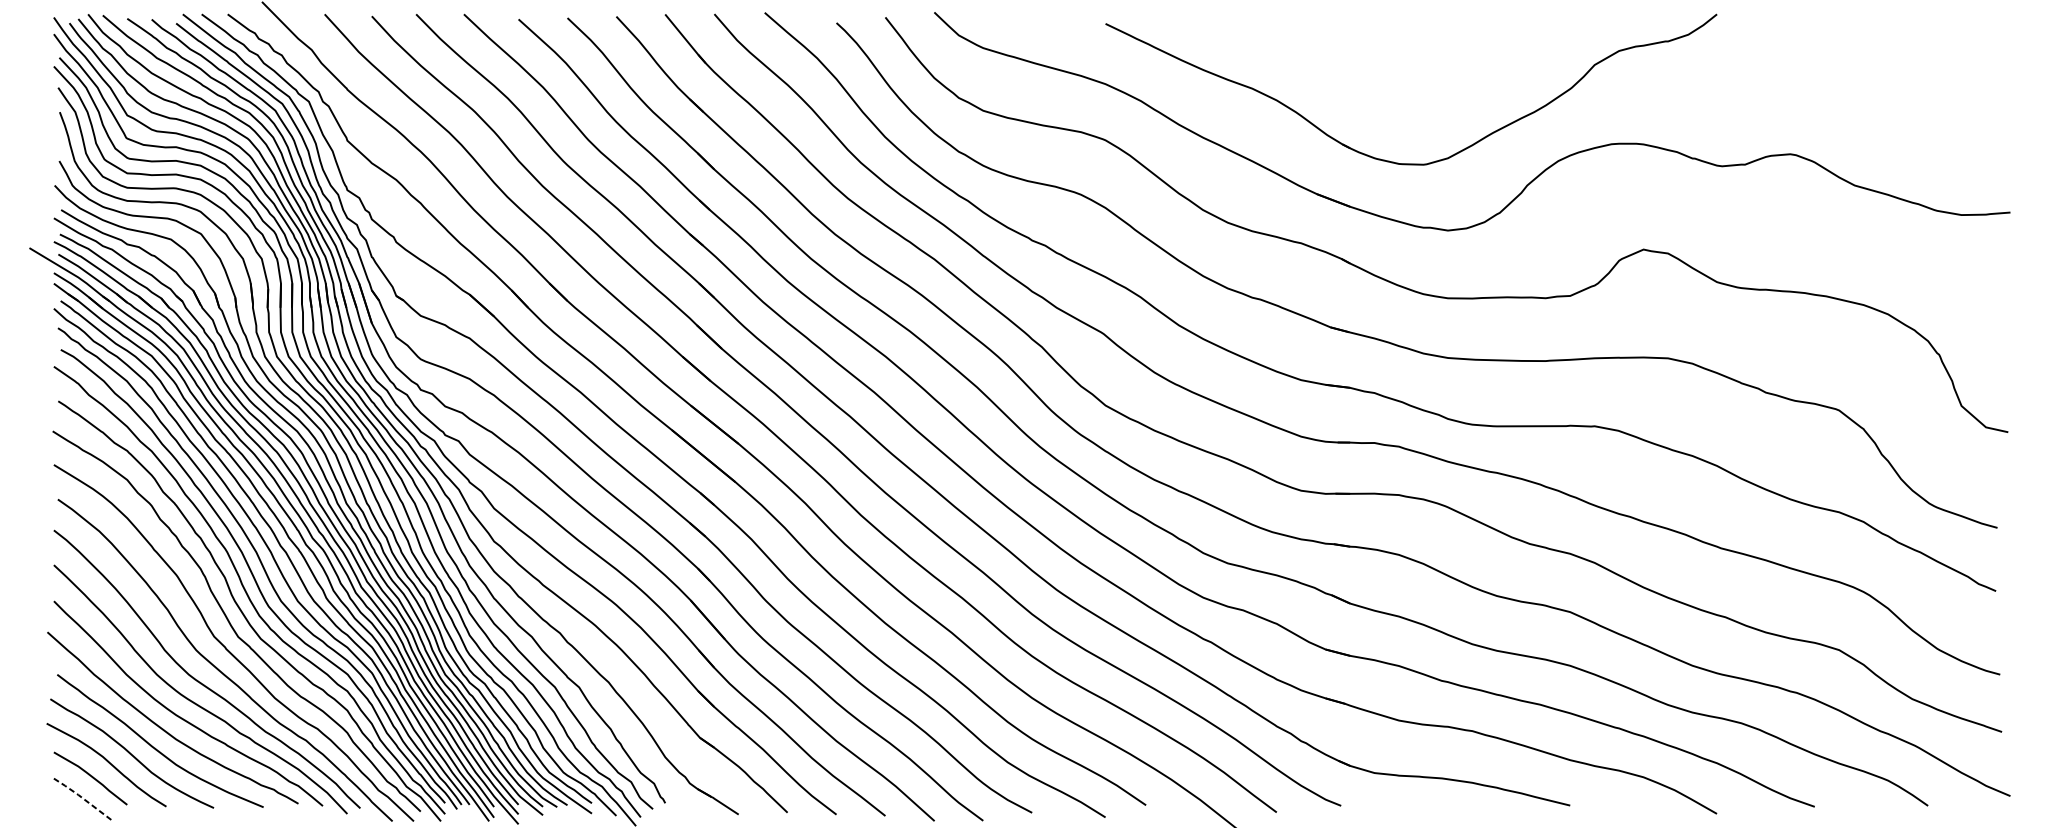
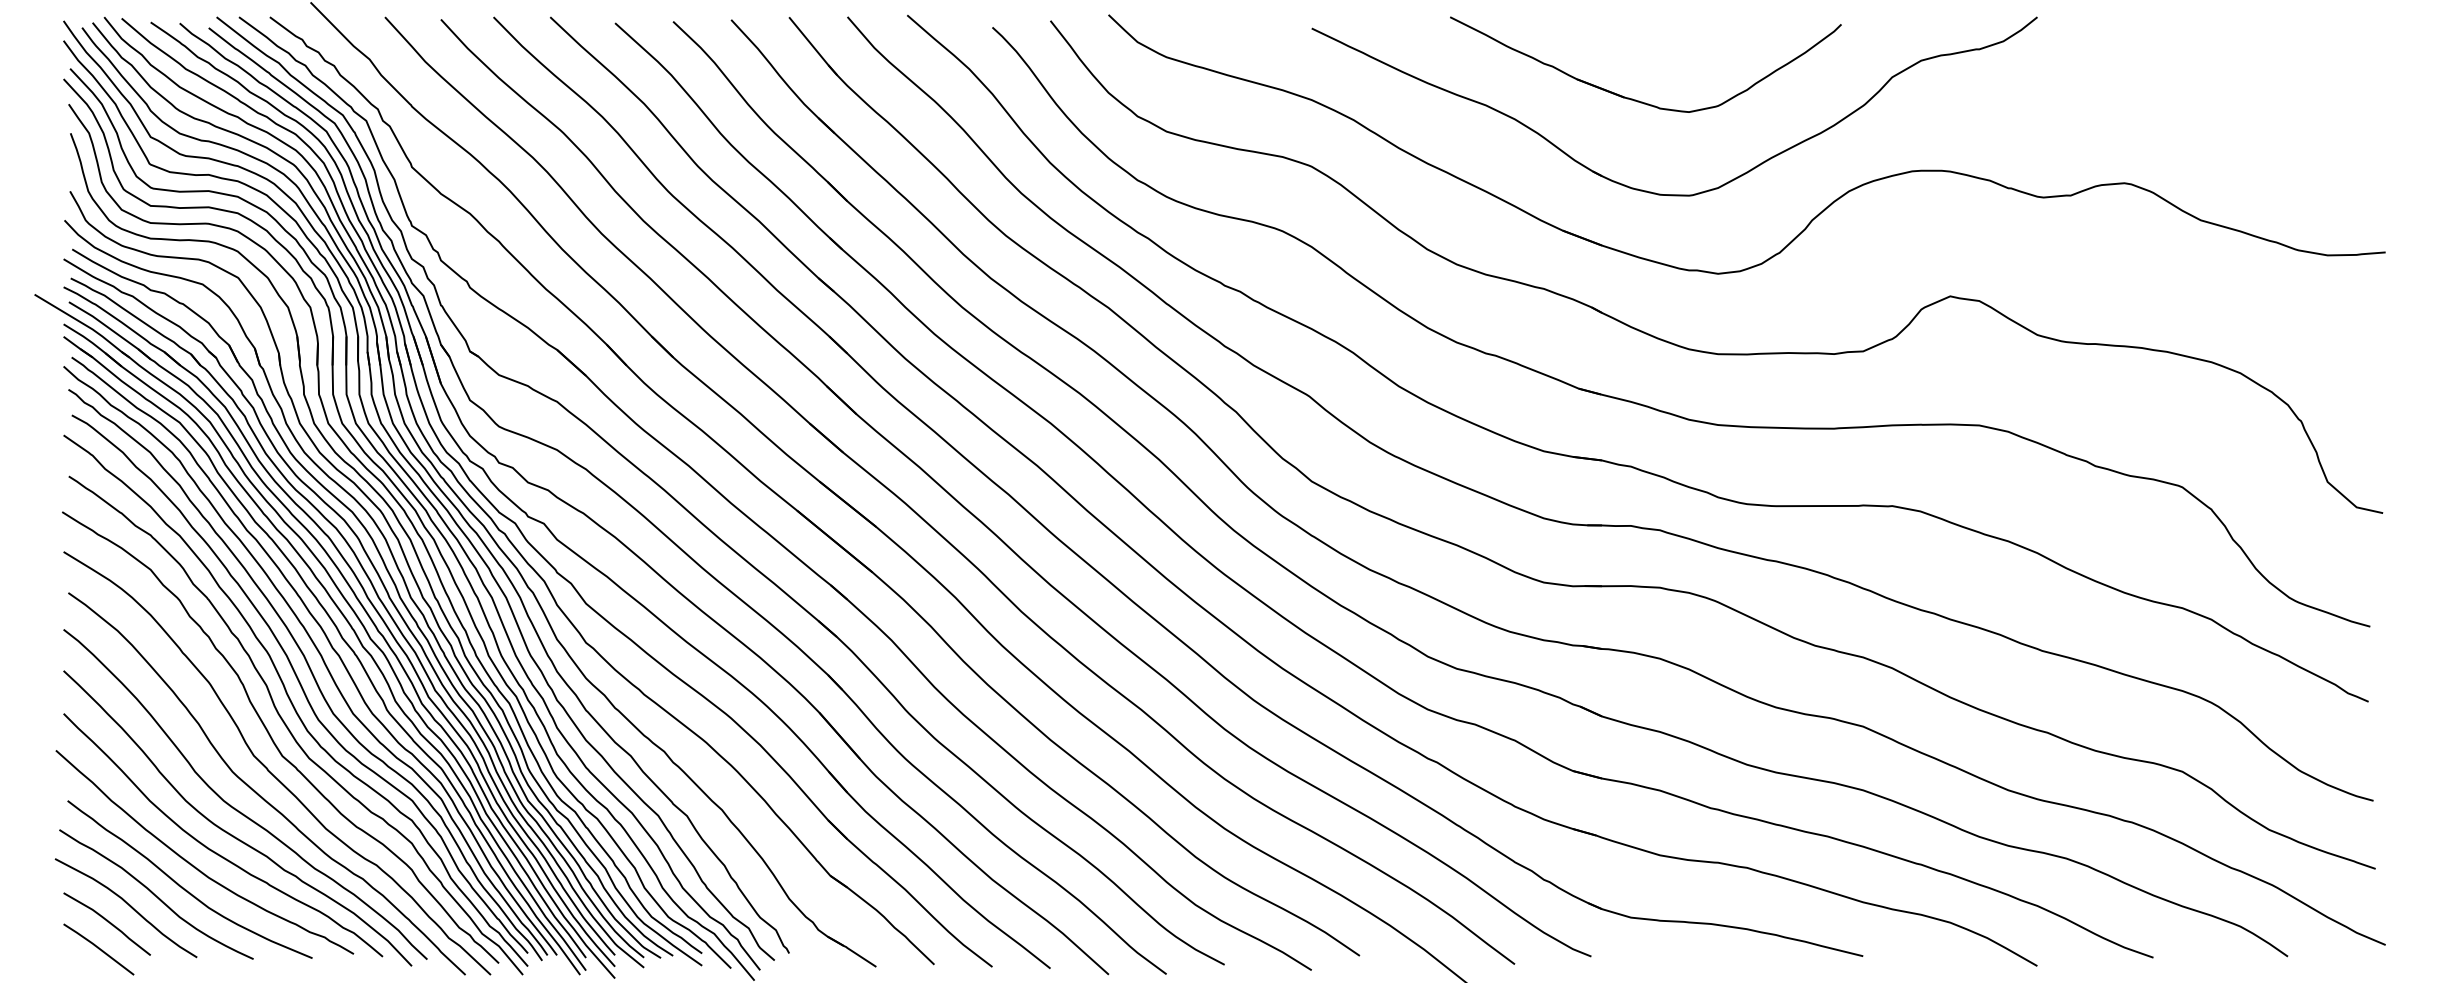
part: (1375, 82) -> (1632, 98), added
line: (83, 799) -> (98, 948), dashed -> solid

